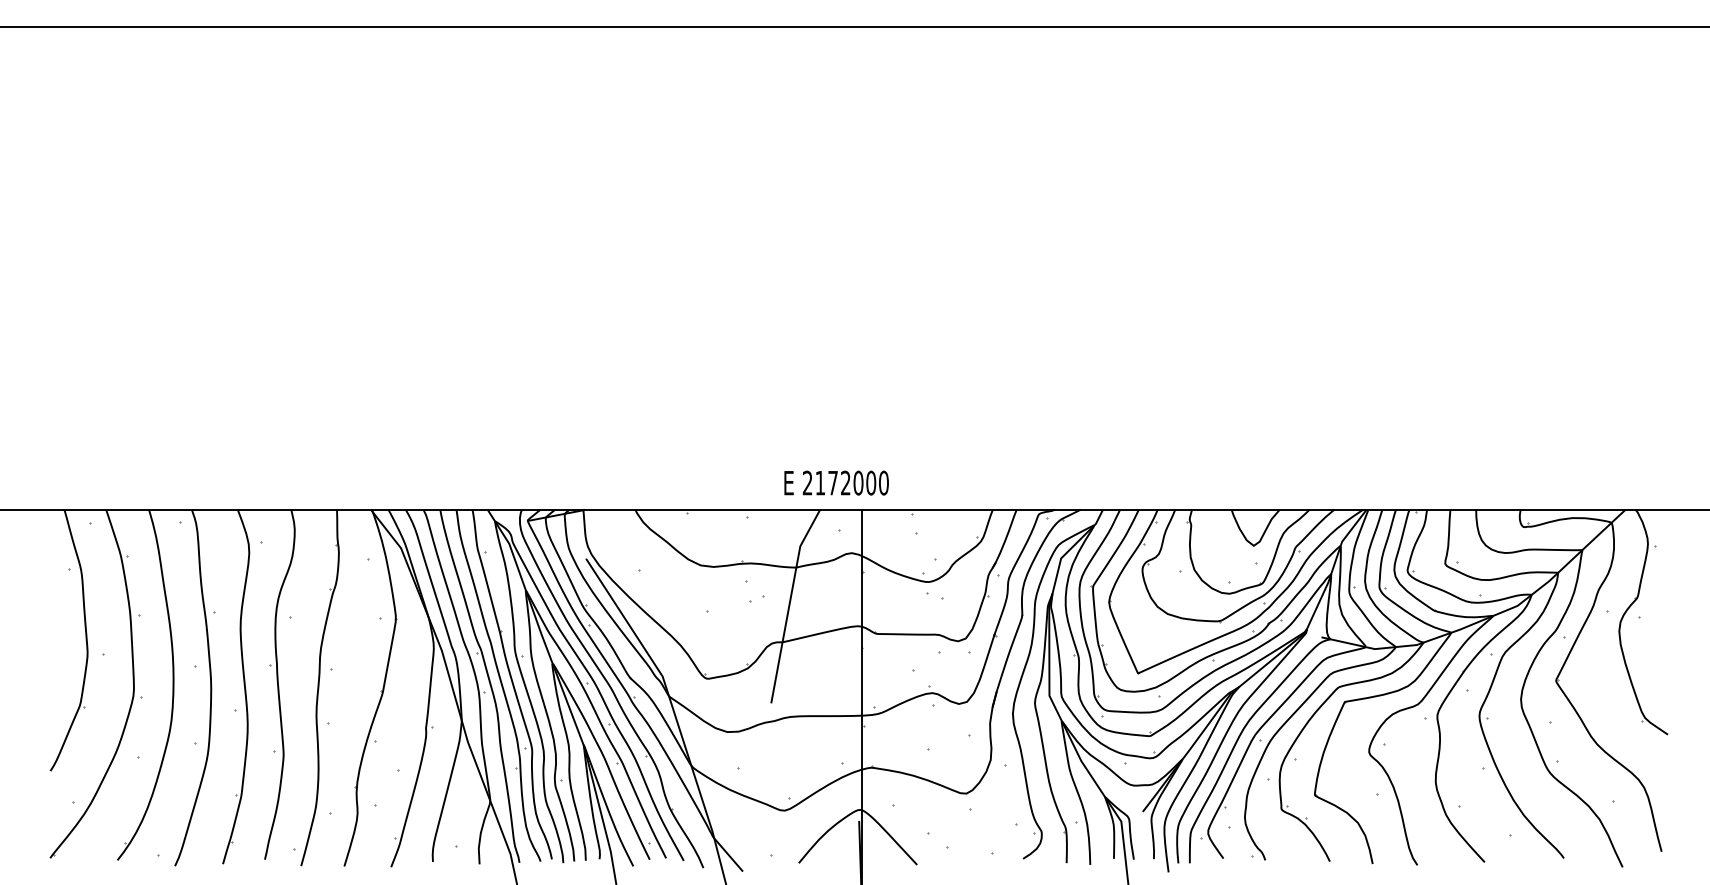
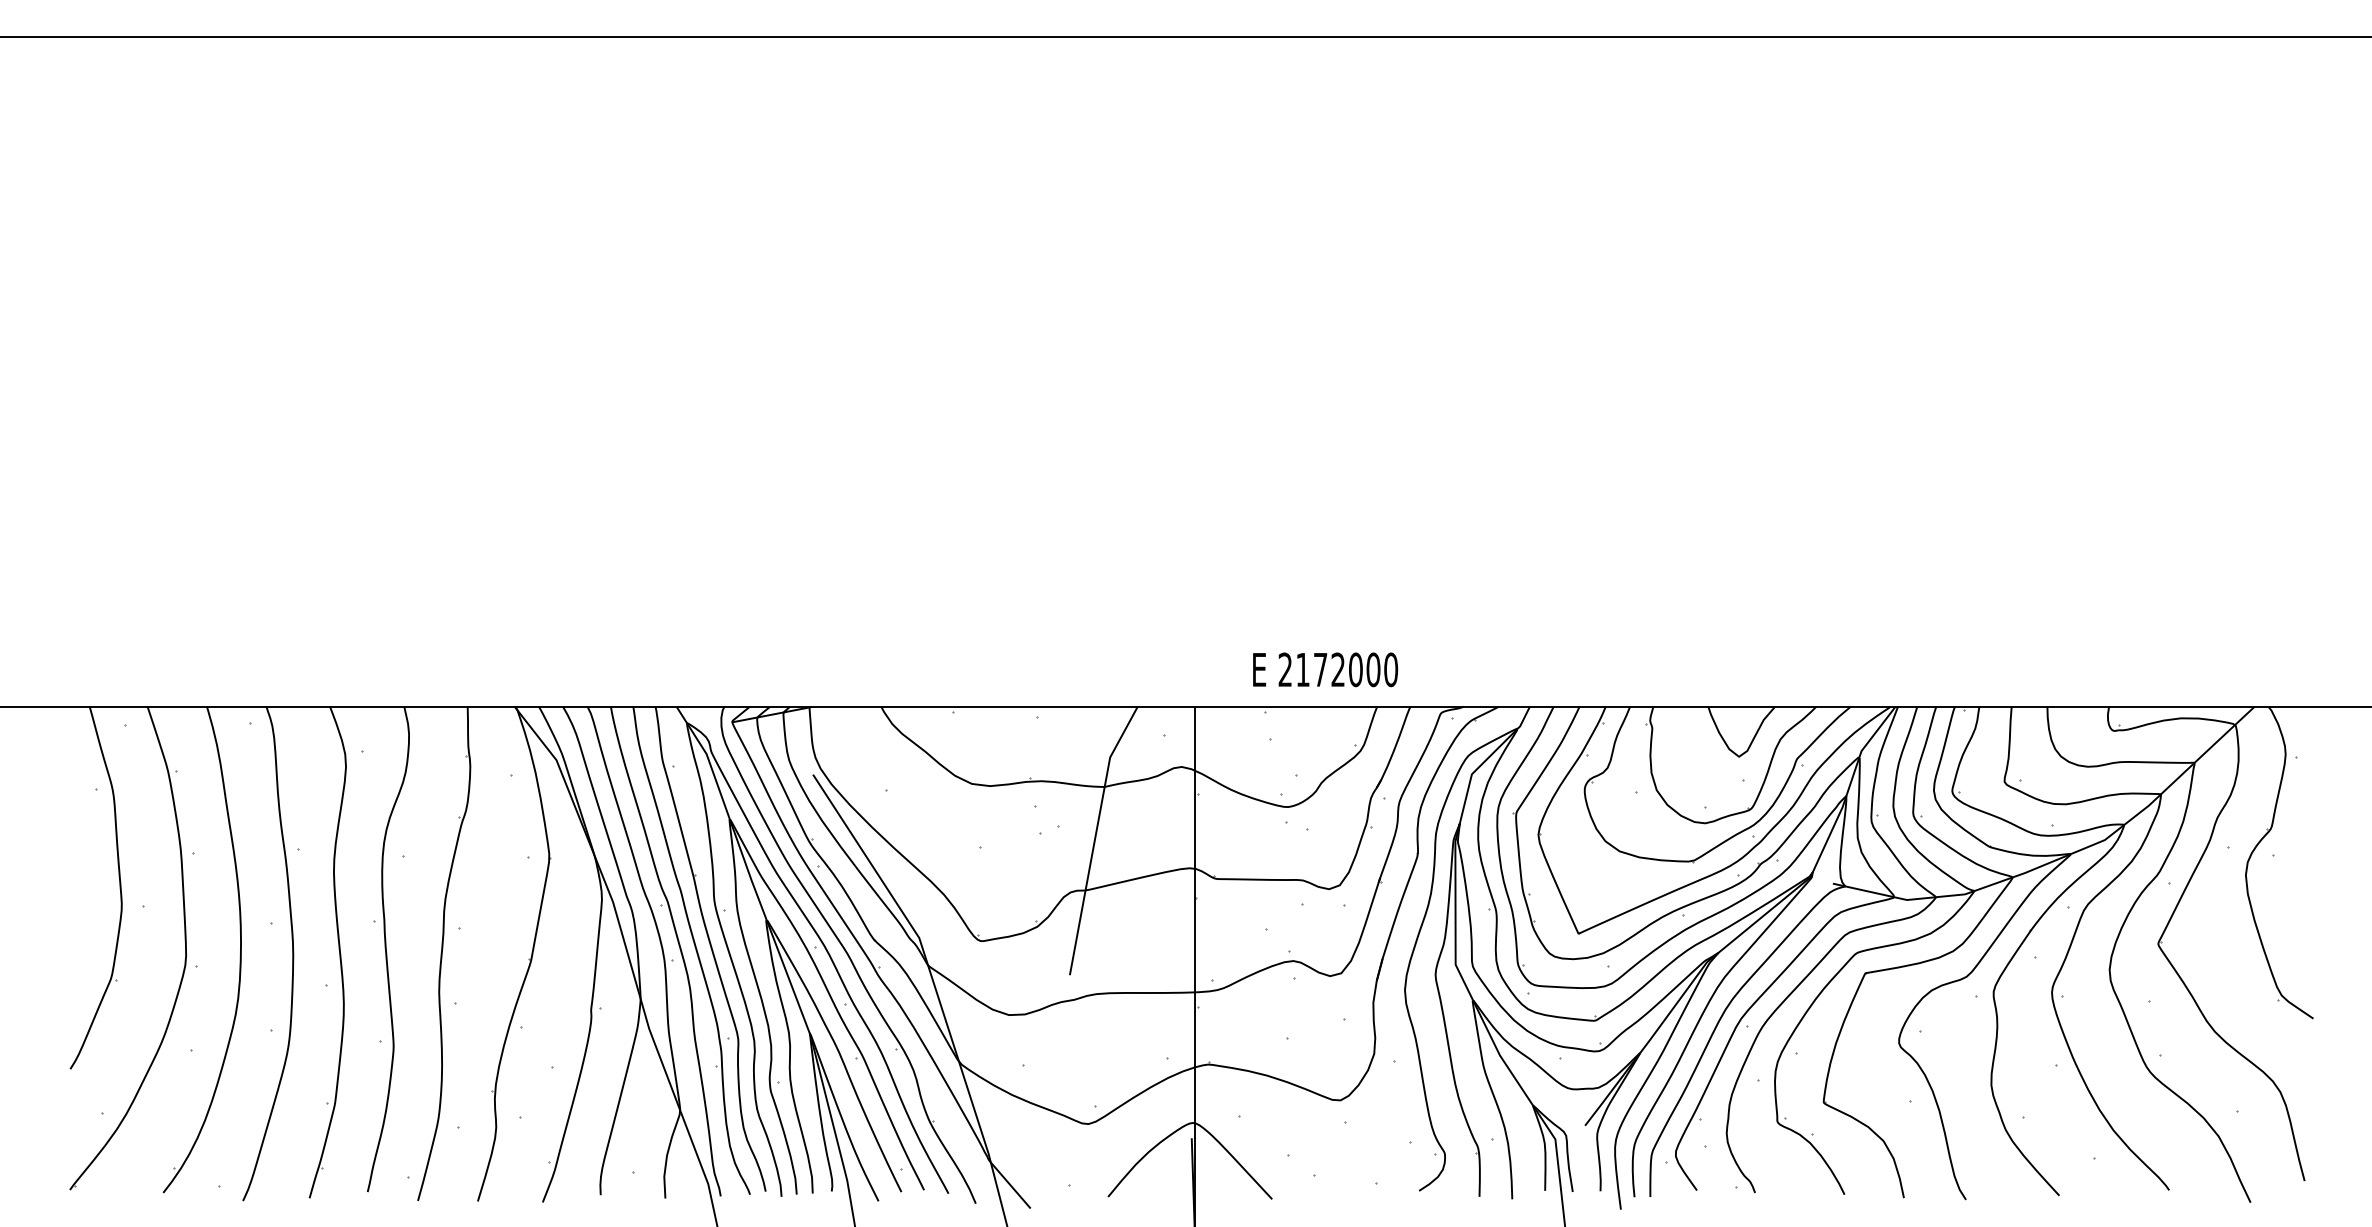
text: (836, 482) -> (1325, 669), moved

